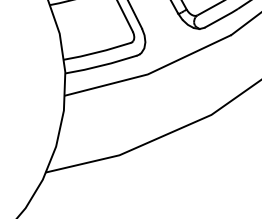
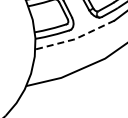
line: (149, 72) -> (75, 38), solid -> dashed

